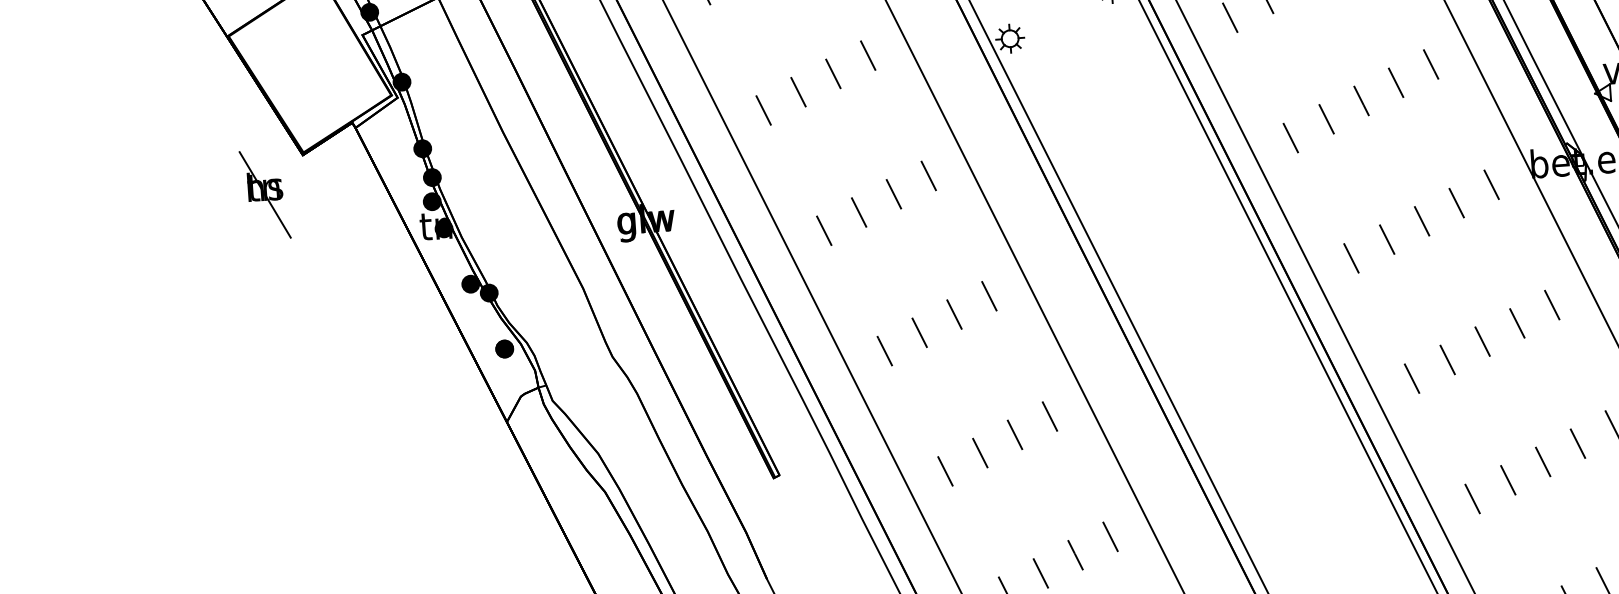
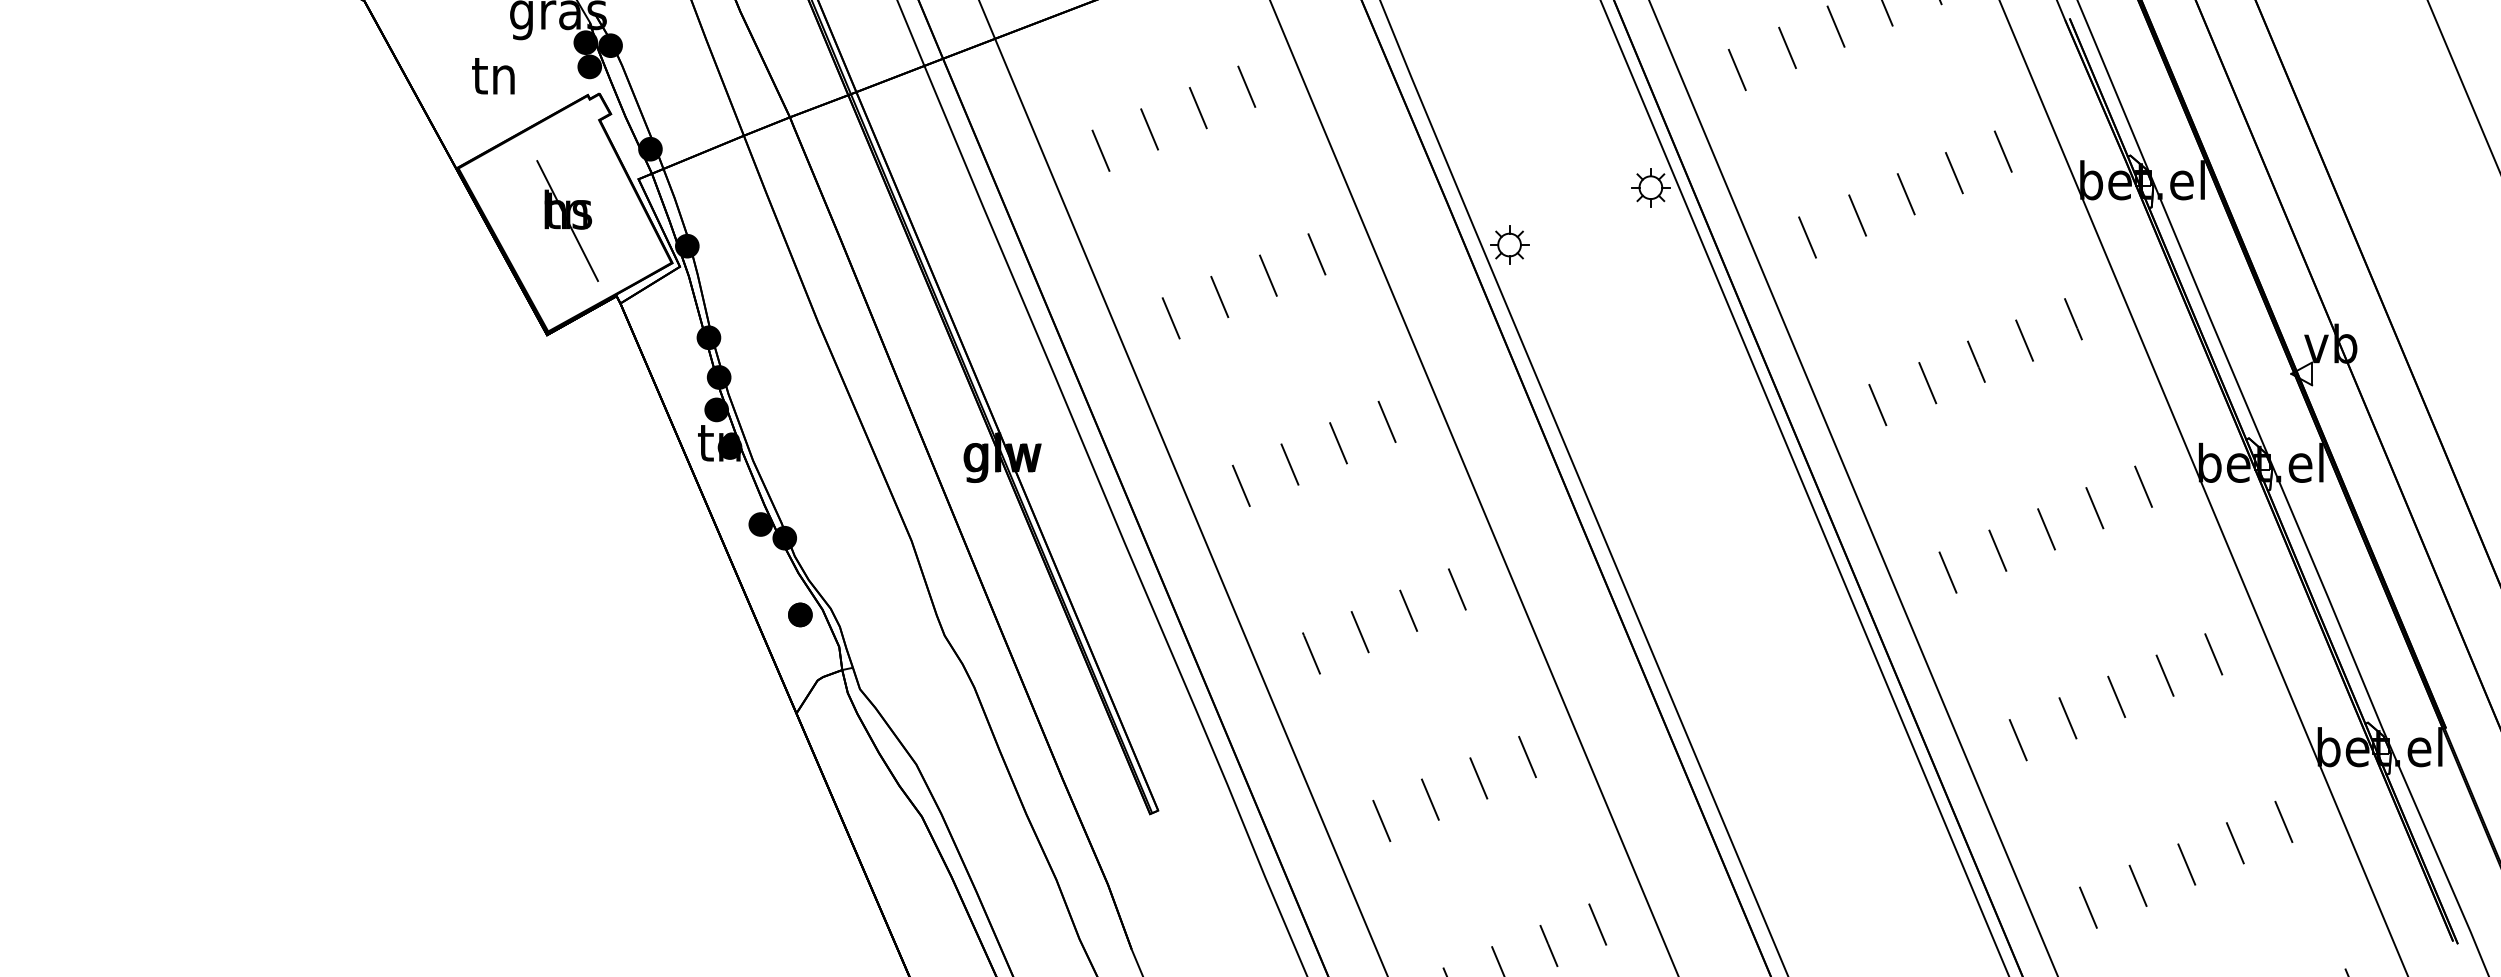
part: (265, 194) -> (567, 220), moved

